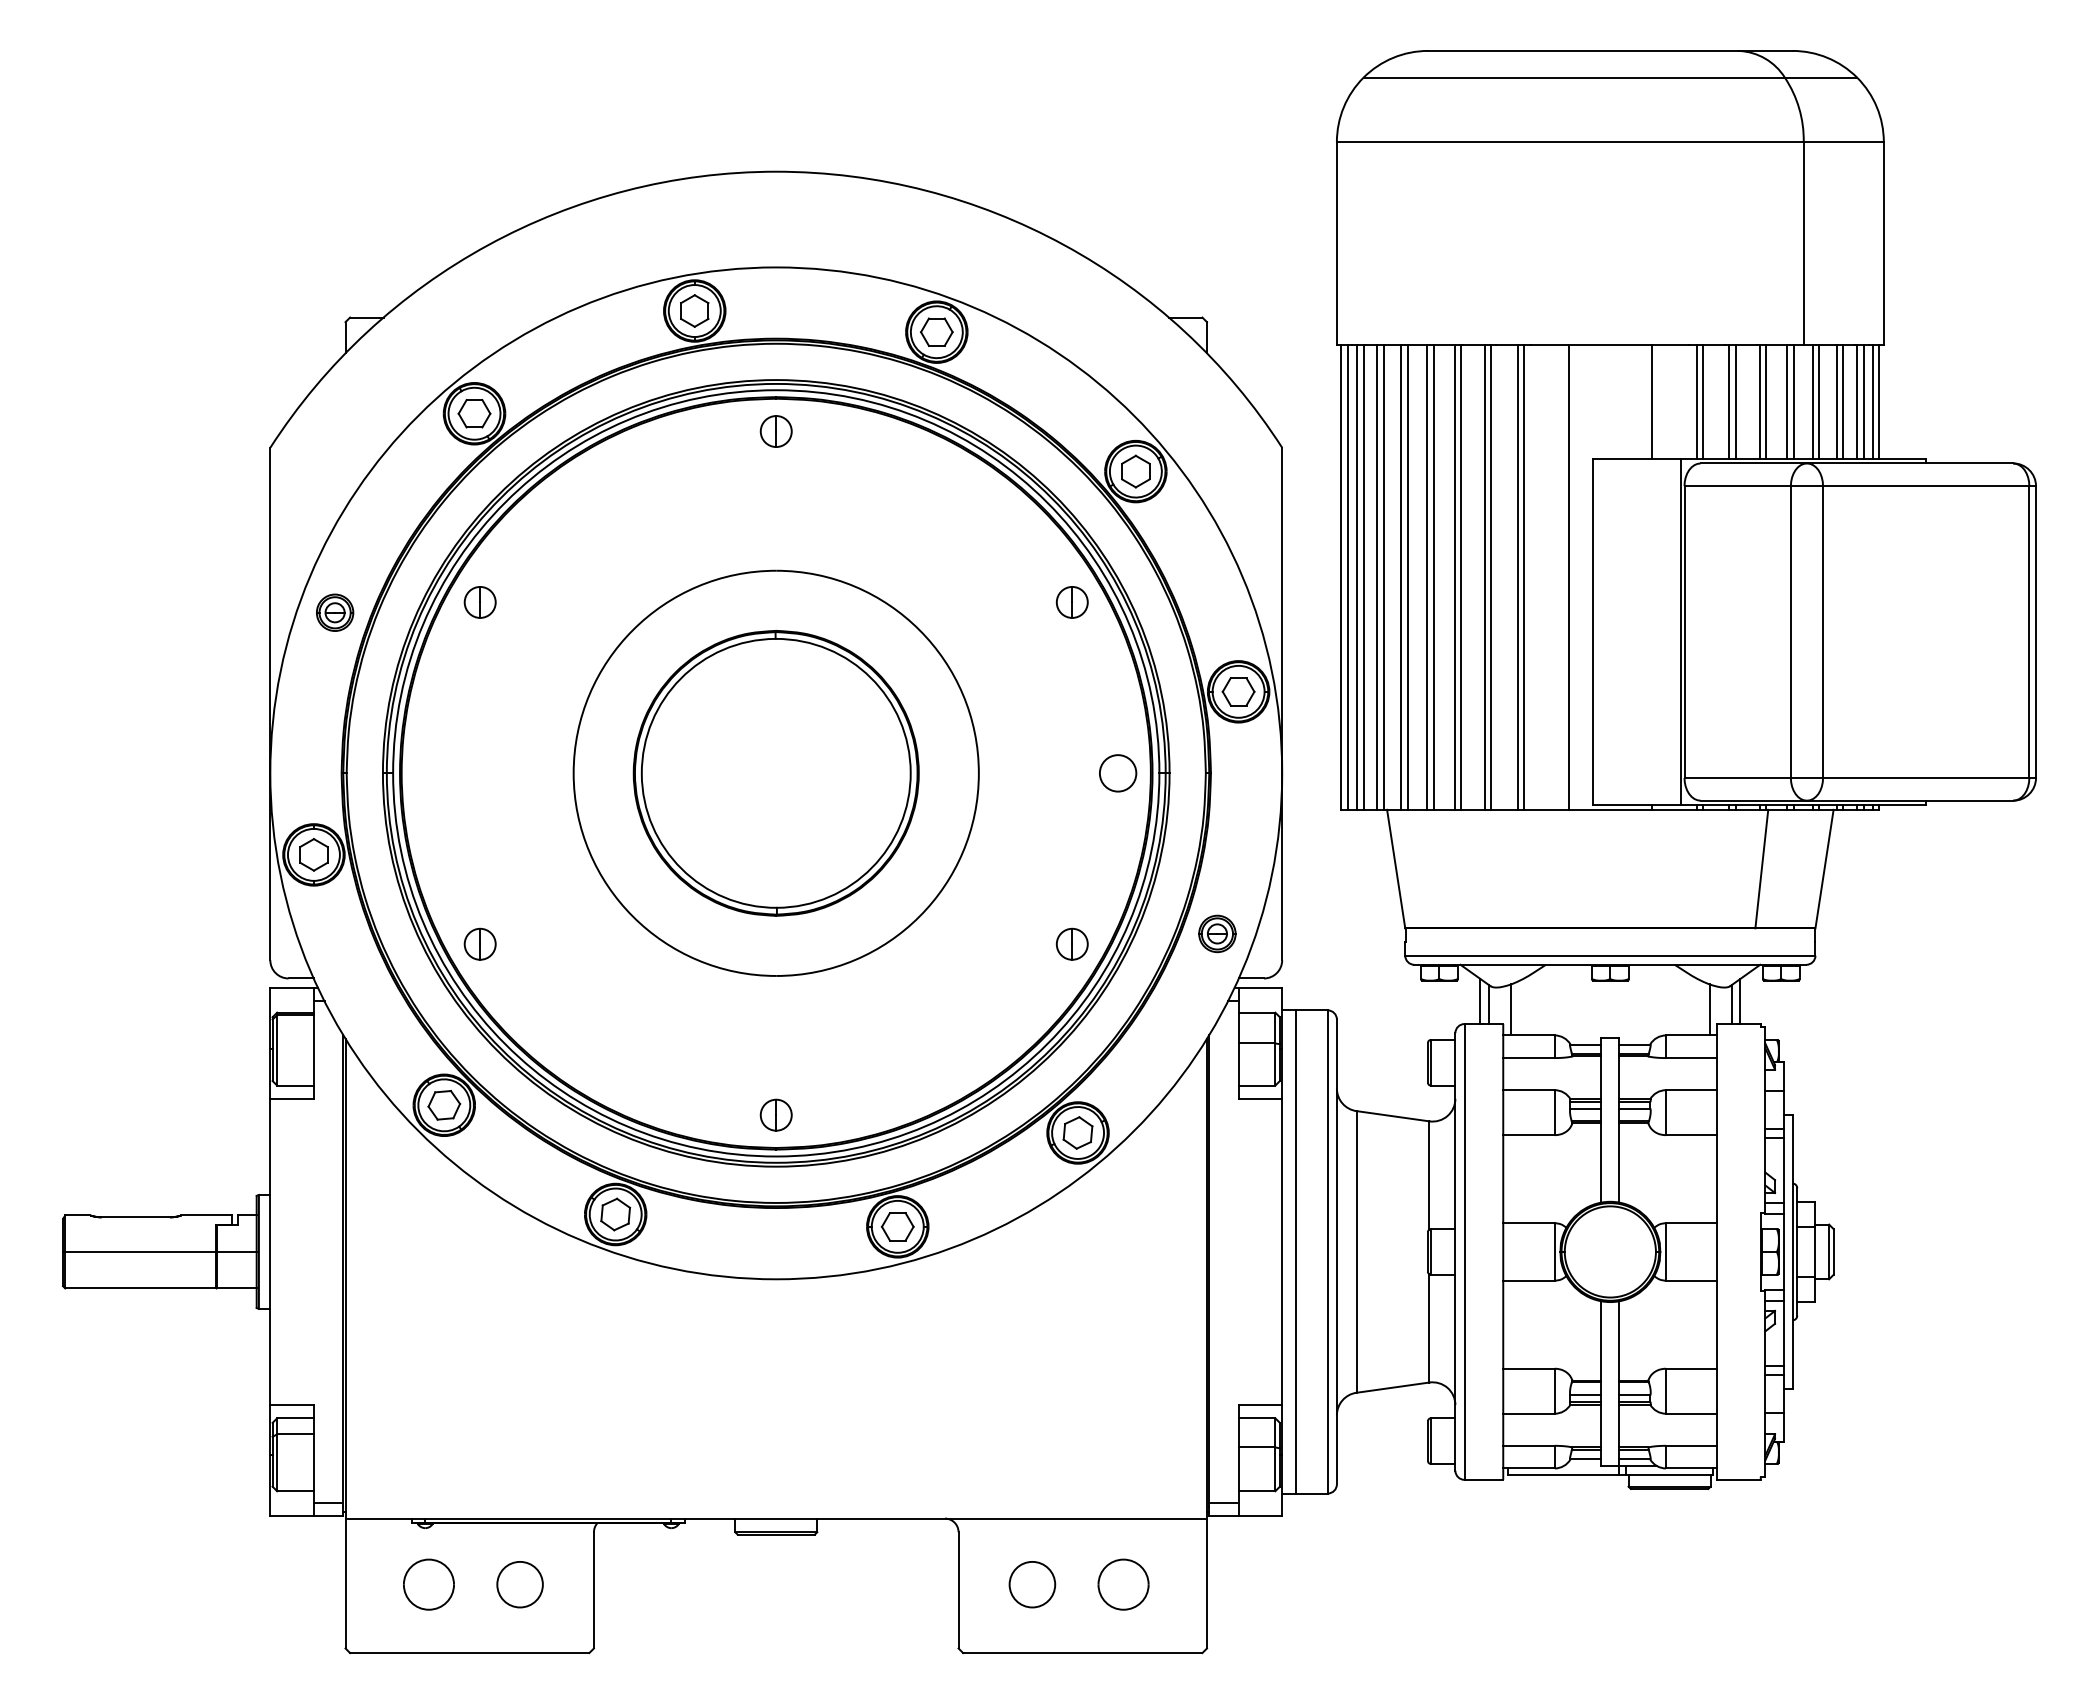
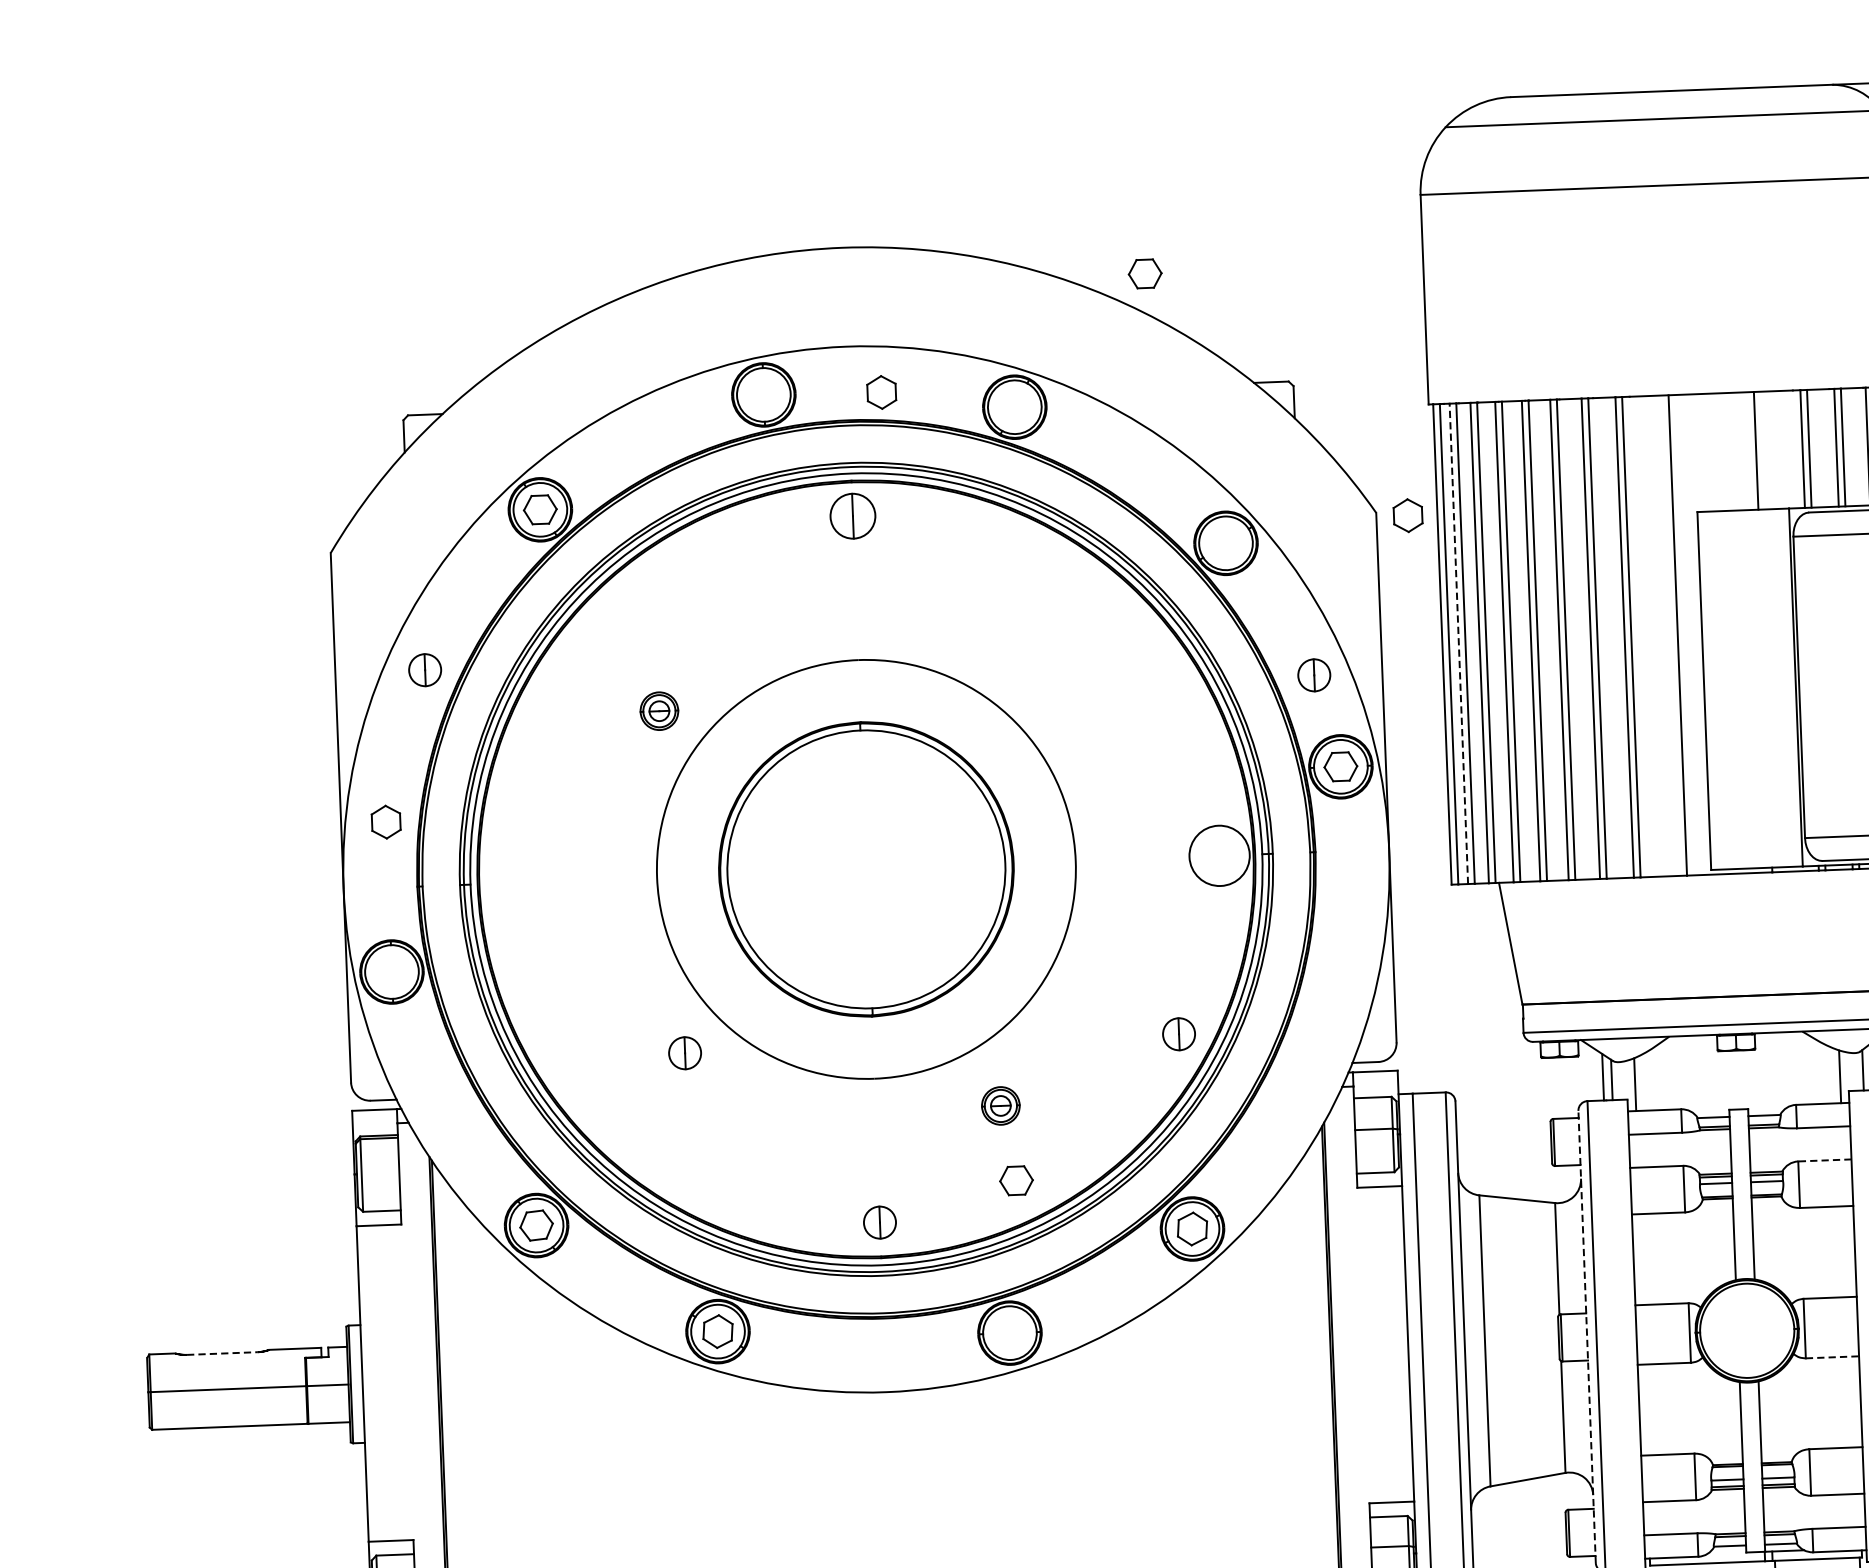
part: (694, 310) -> (881, 391), moved
part: (936, 331) -> (1144, 273), moved
part: (775, 431) -> (852, 516), size x1.4
part: (1135, 471) -> (1407, 515), moved
line: (1357, 576) -> (1459, 642), solid -> dashed
part: (479, 602) -> (424, 670), moved
part: (1071, 602) -> (1313, 675), moved
part: (335, 612) -> (659, 710), moved
circle: (1117, 773) -> (1219, 856), size x1.6
part: (313, 854) -> (385, 821), moved
part: (1217, 933) -> (1000, 1105), moved
part: (479, 943) -> (684, 1052), moved
line: (1691, 1090) -> (1824, 1160), solid -> dashed
line: (136, 1217) -> (223, 1353), solid -> dashed
part: (897, 1226) -> (1016, 1180), moved
line: (1455, 1251) -> (1587, 1336), solid -> dashed
line: (1691, 1280) -> (1832, 1357), solid -> dashed

